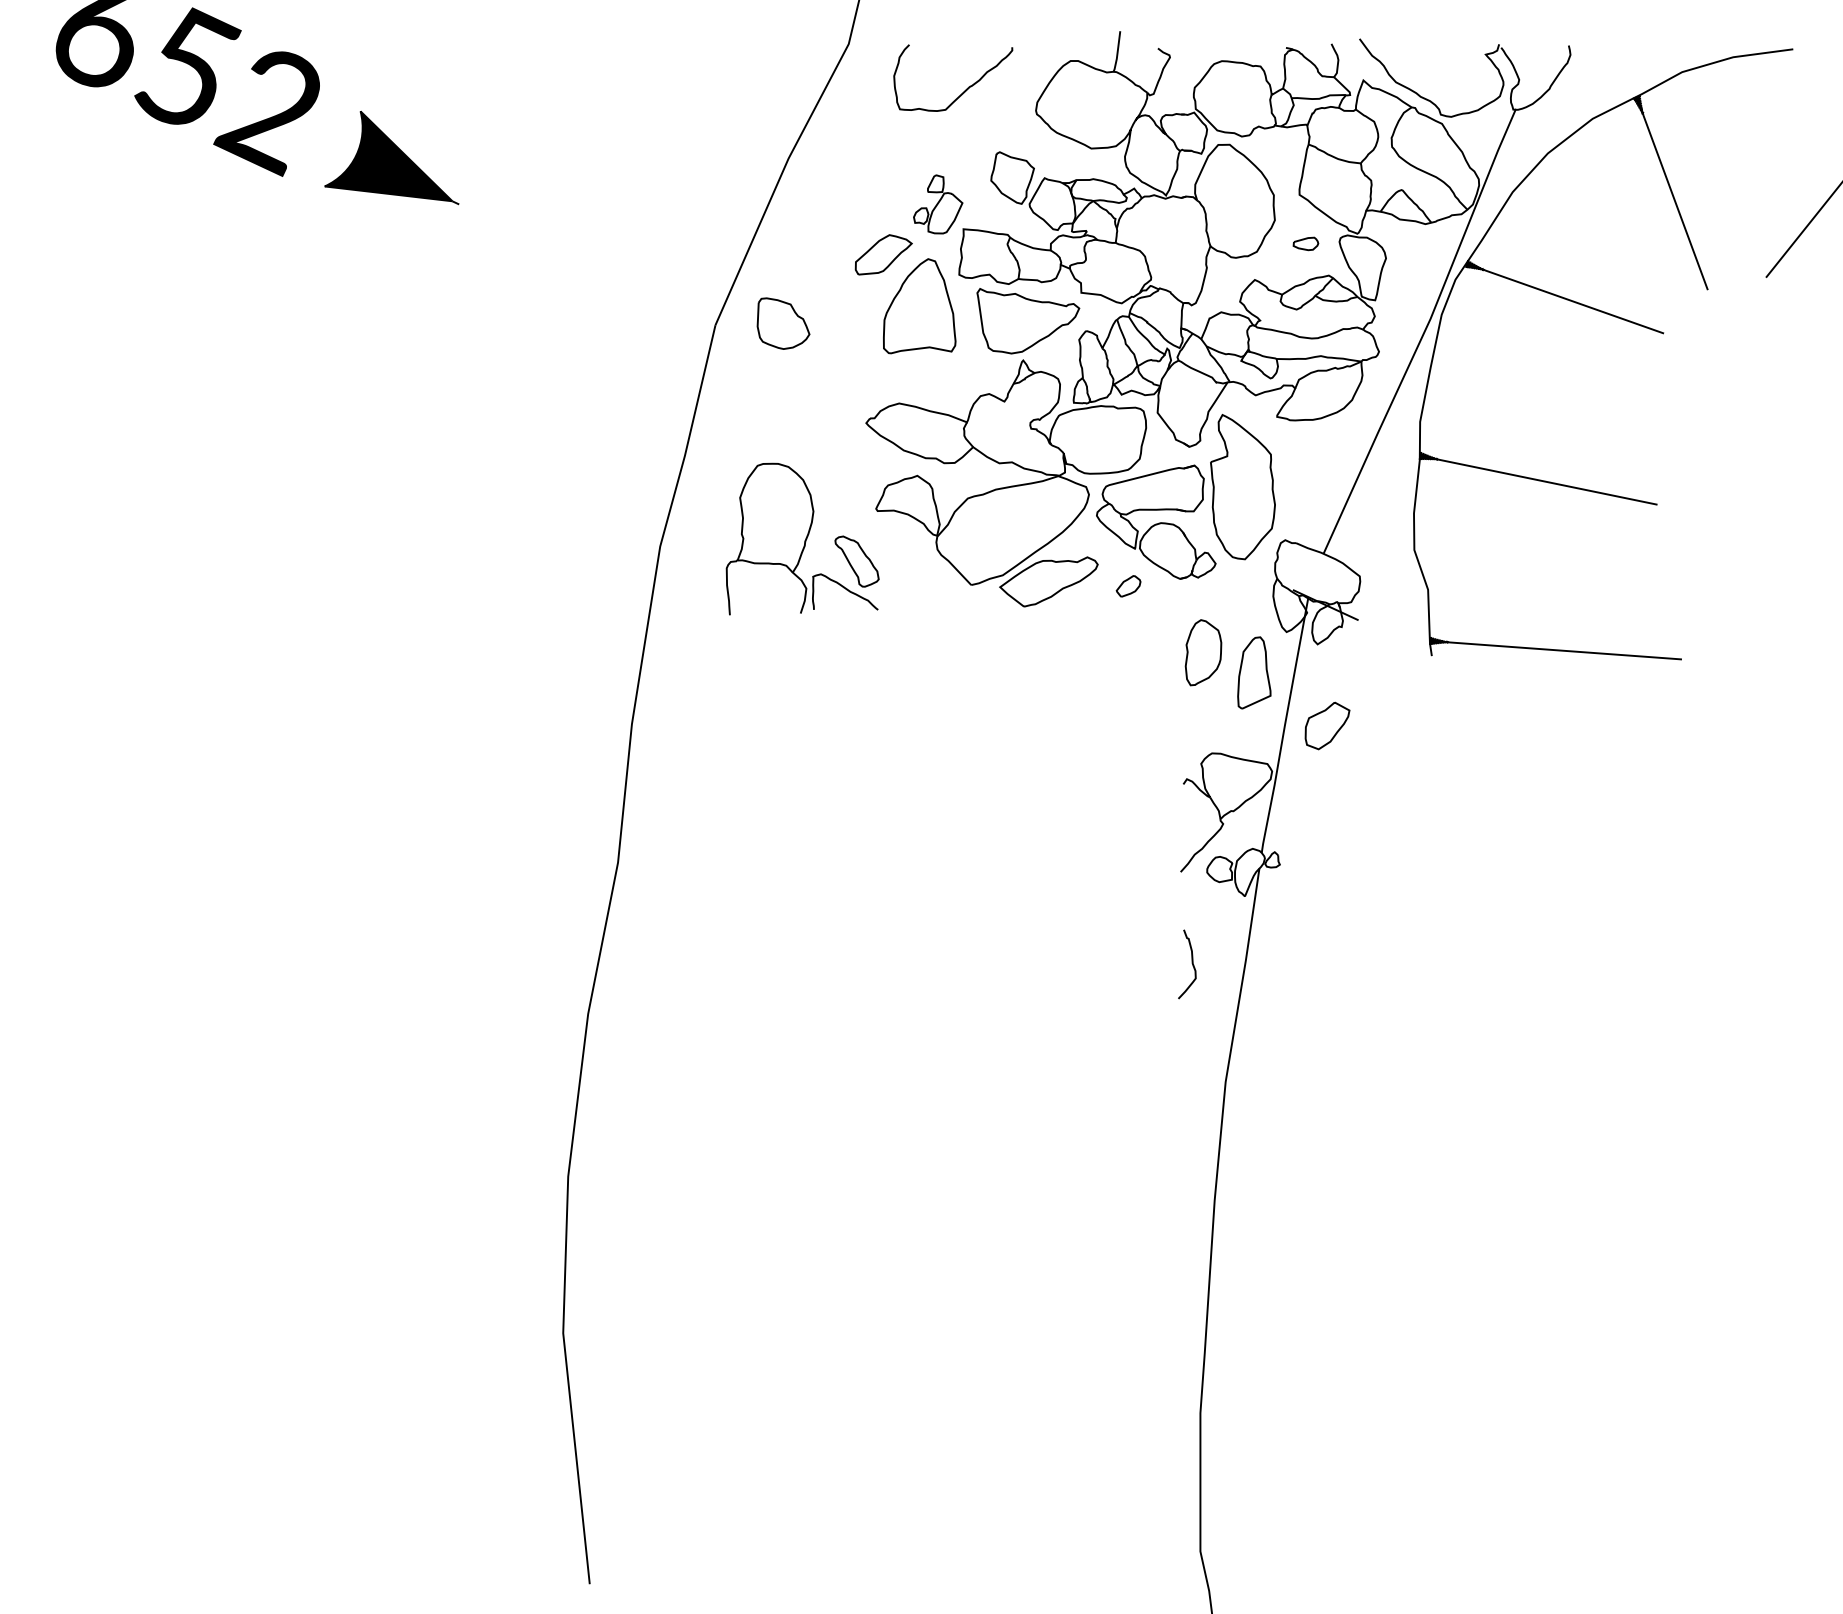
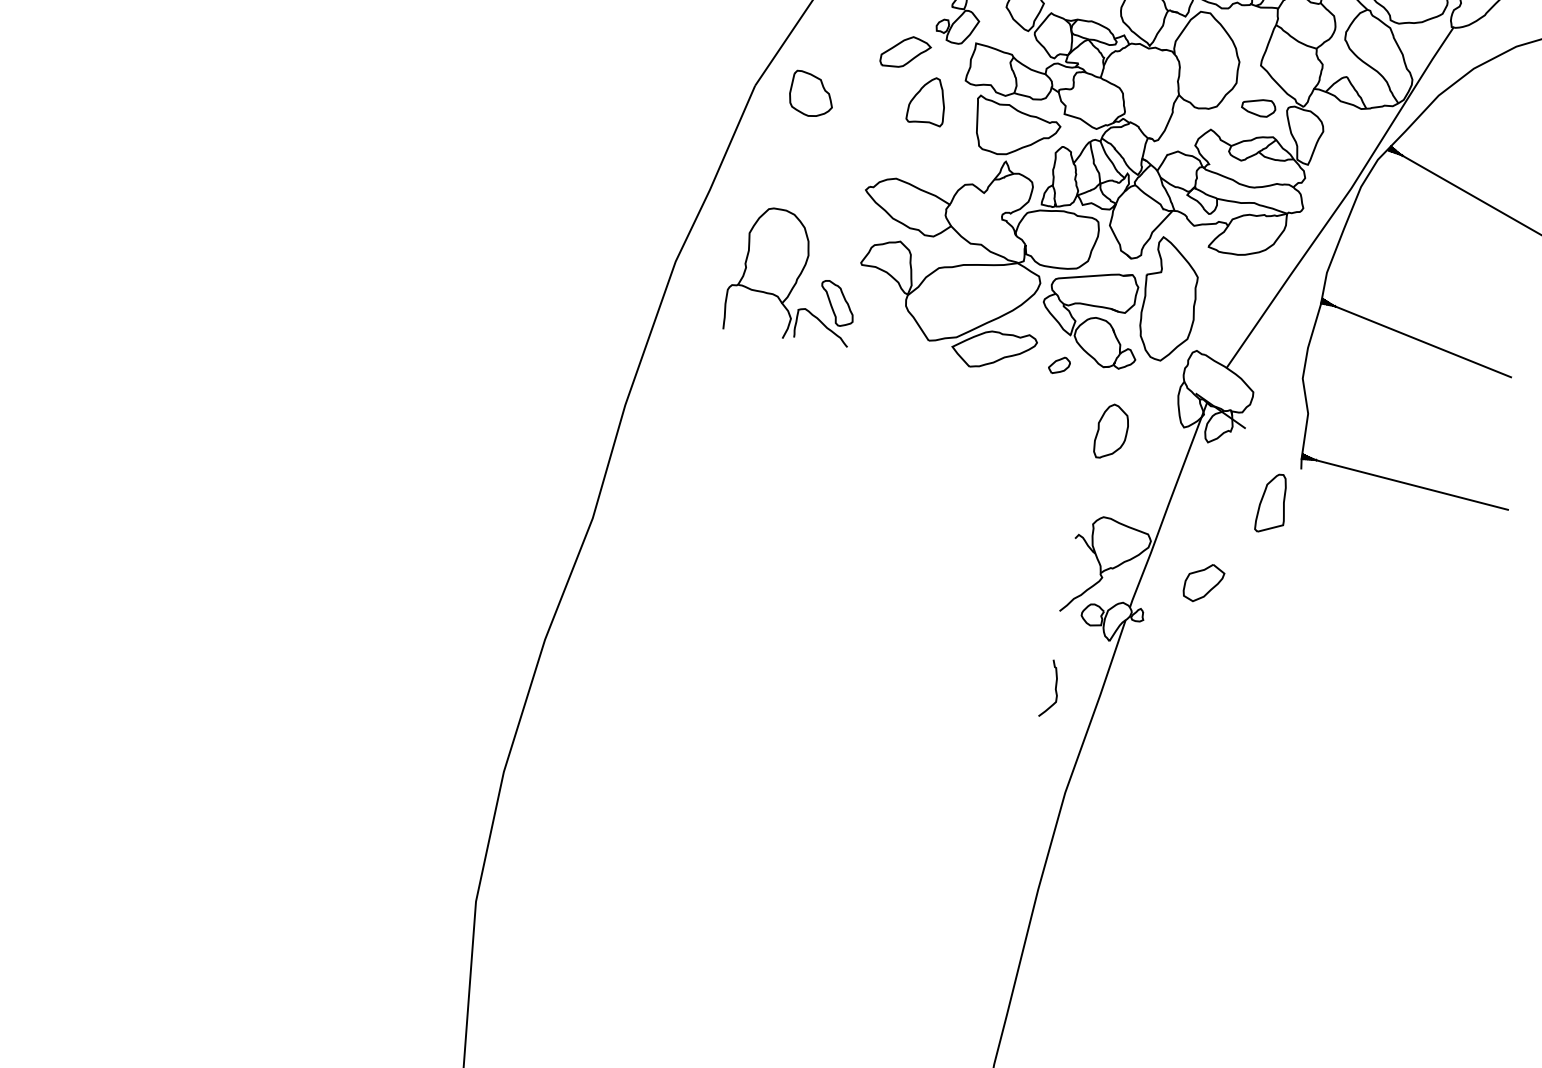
part: (1305, 243) -> (1258, 106), size x1.6
part: (919, 306) -> (927, 101), size x0.6
part: (1254, 672) -> (1273, 503), moved
part: (1327, 725) -> (1203, 582), moved

